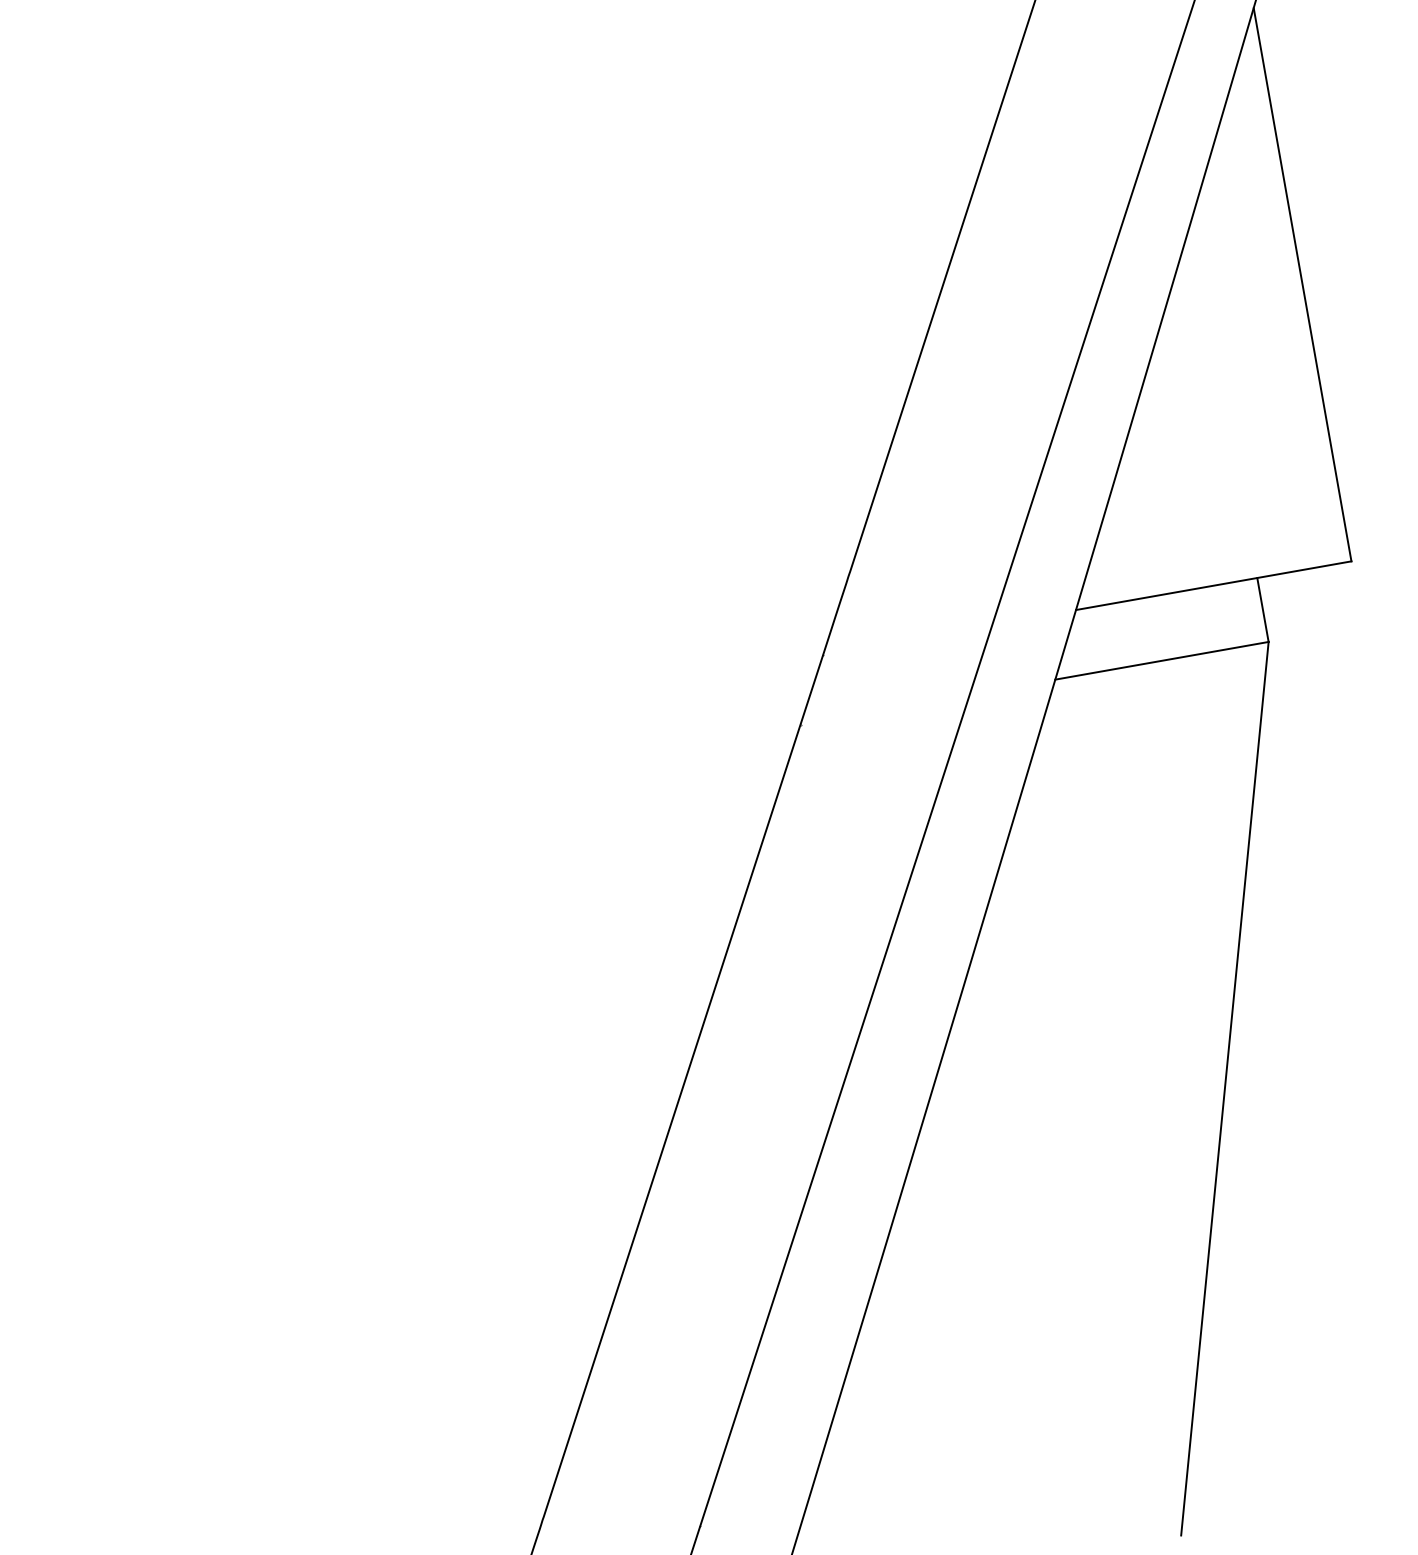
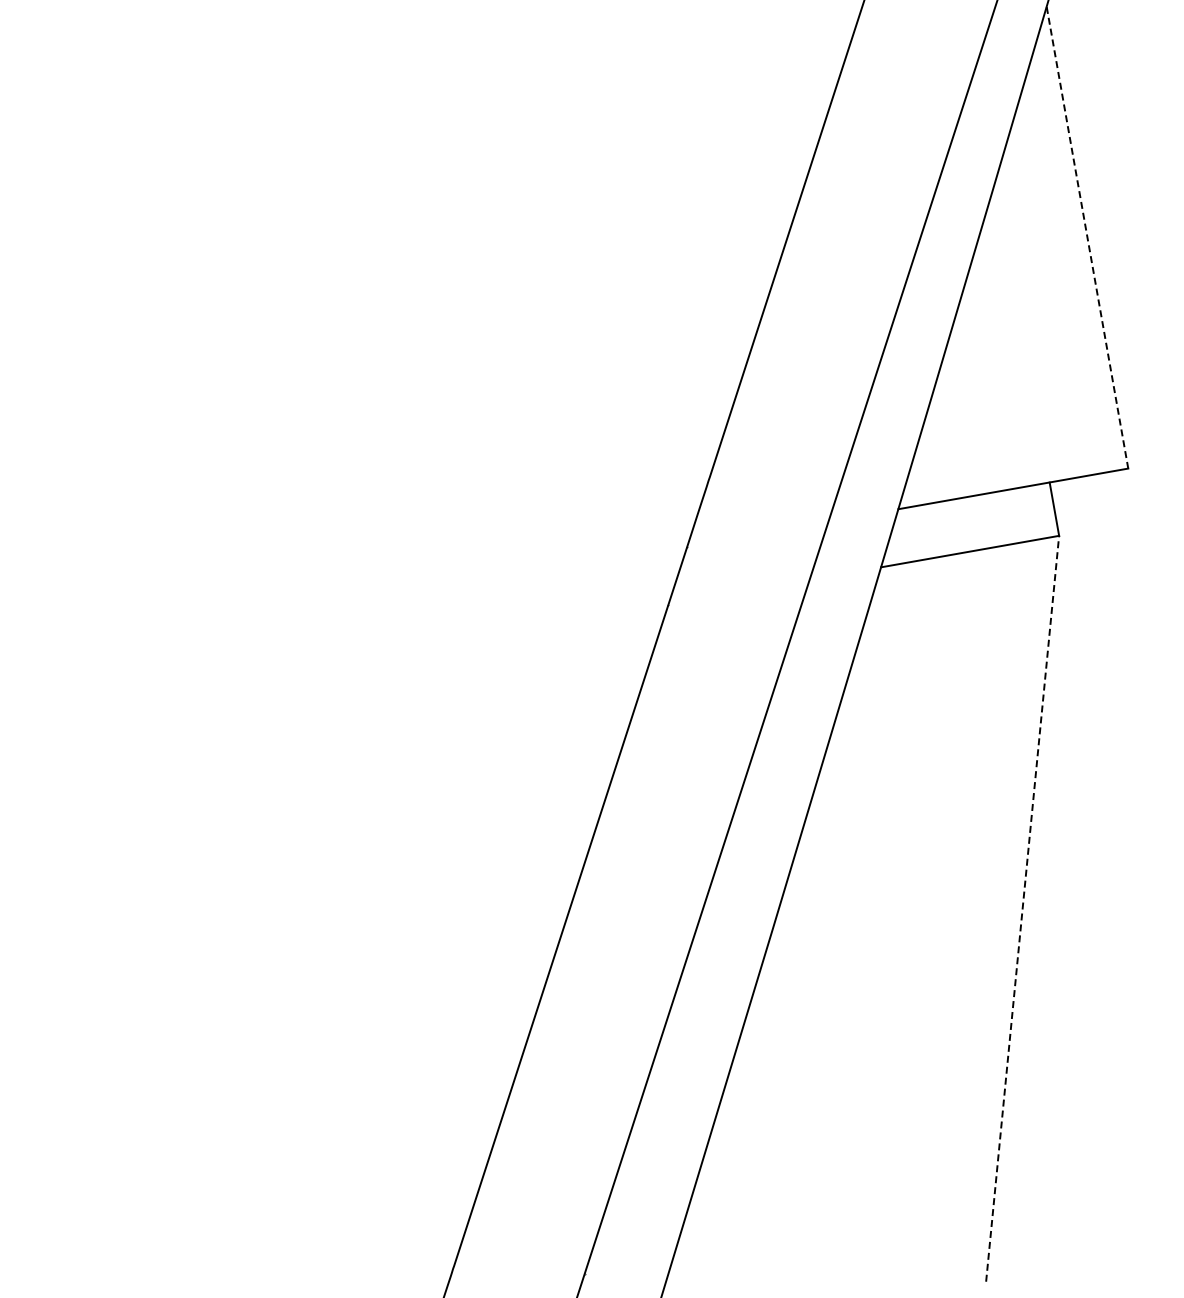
line: (1302, 285) -> (1087, 238), solid -> dashed
line: (1224, 1088) -> (1022, 908), solid -> dashed

